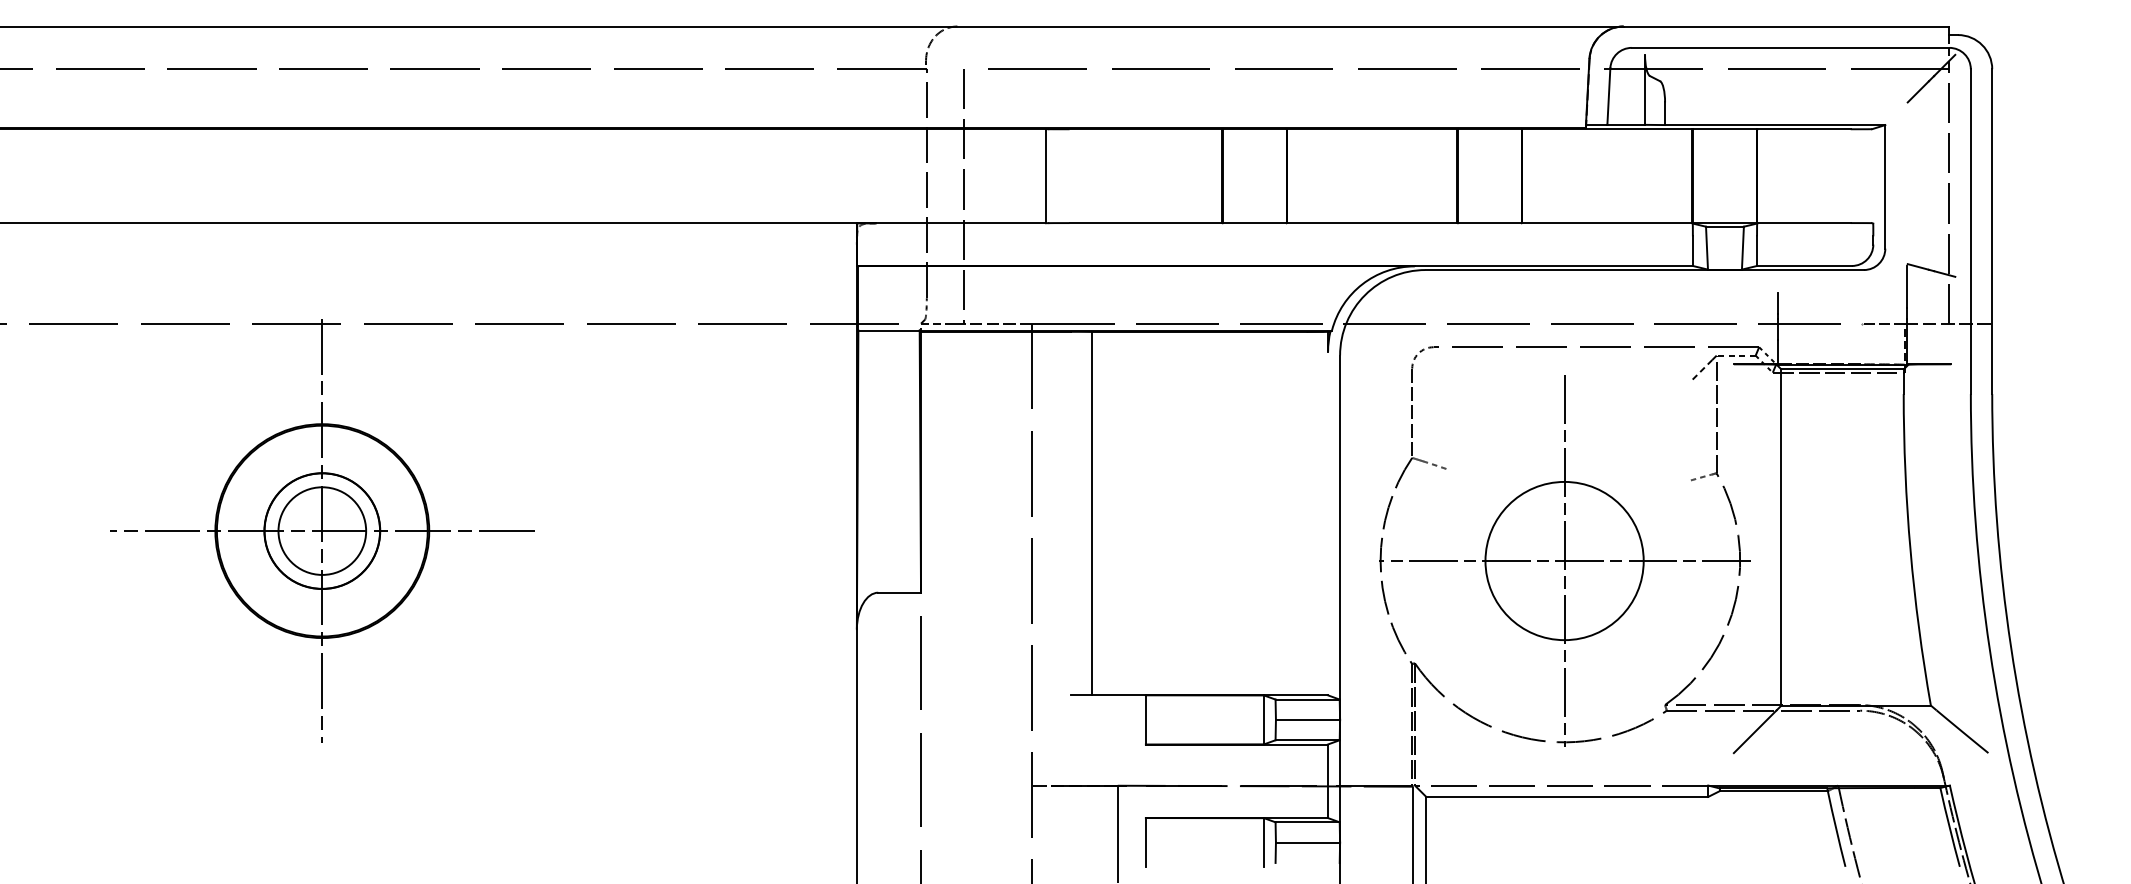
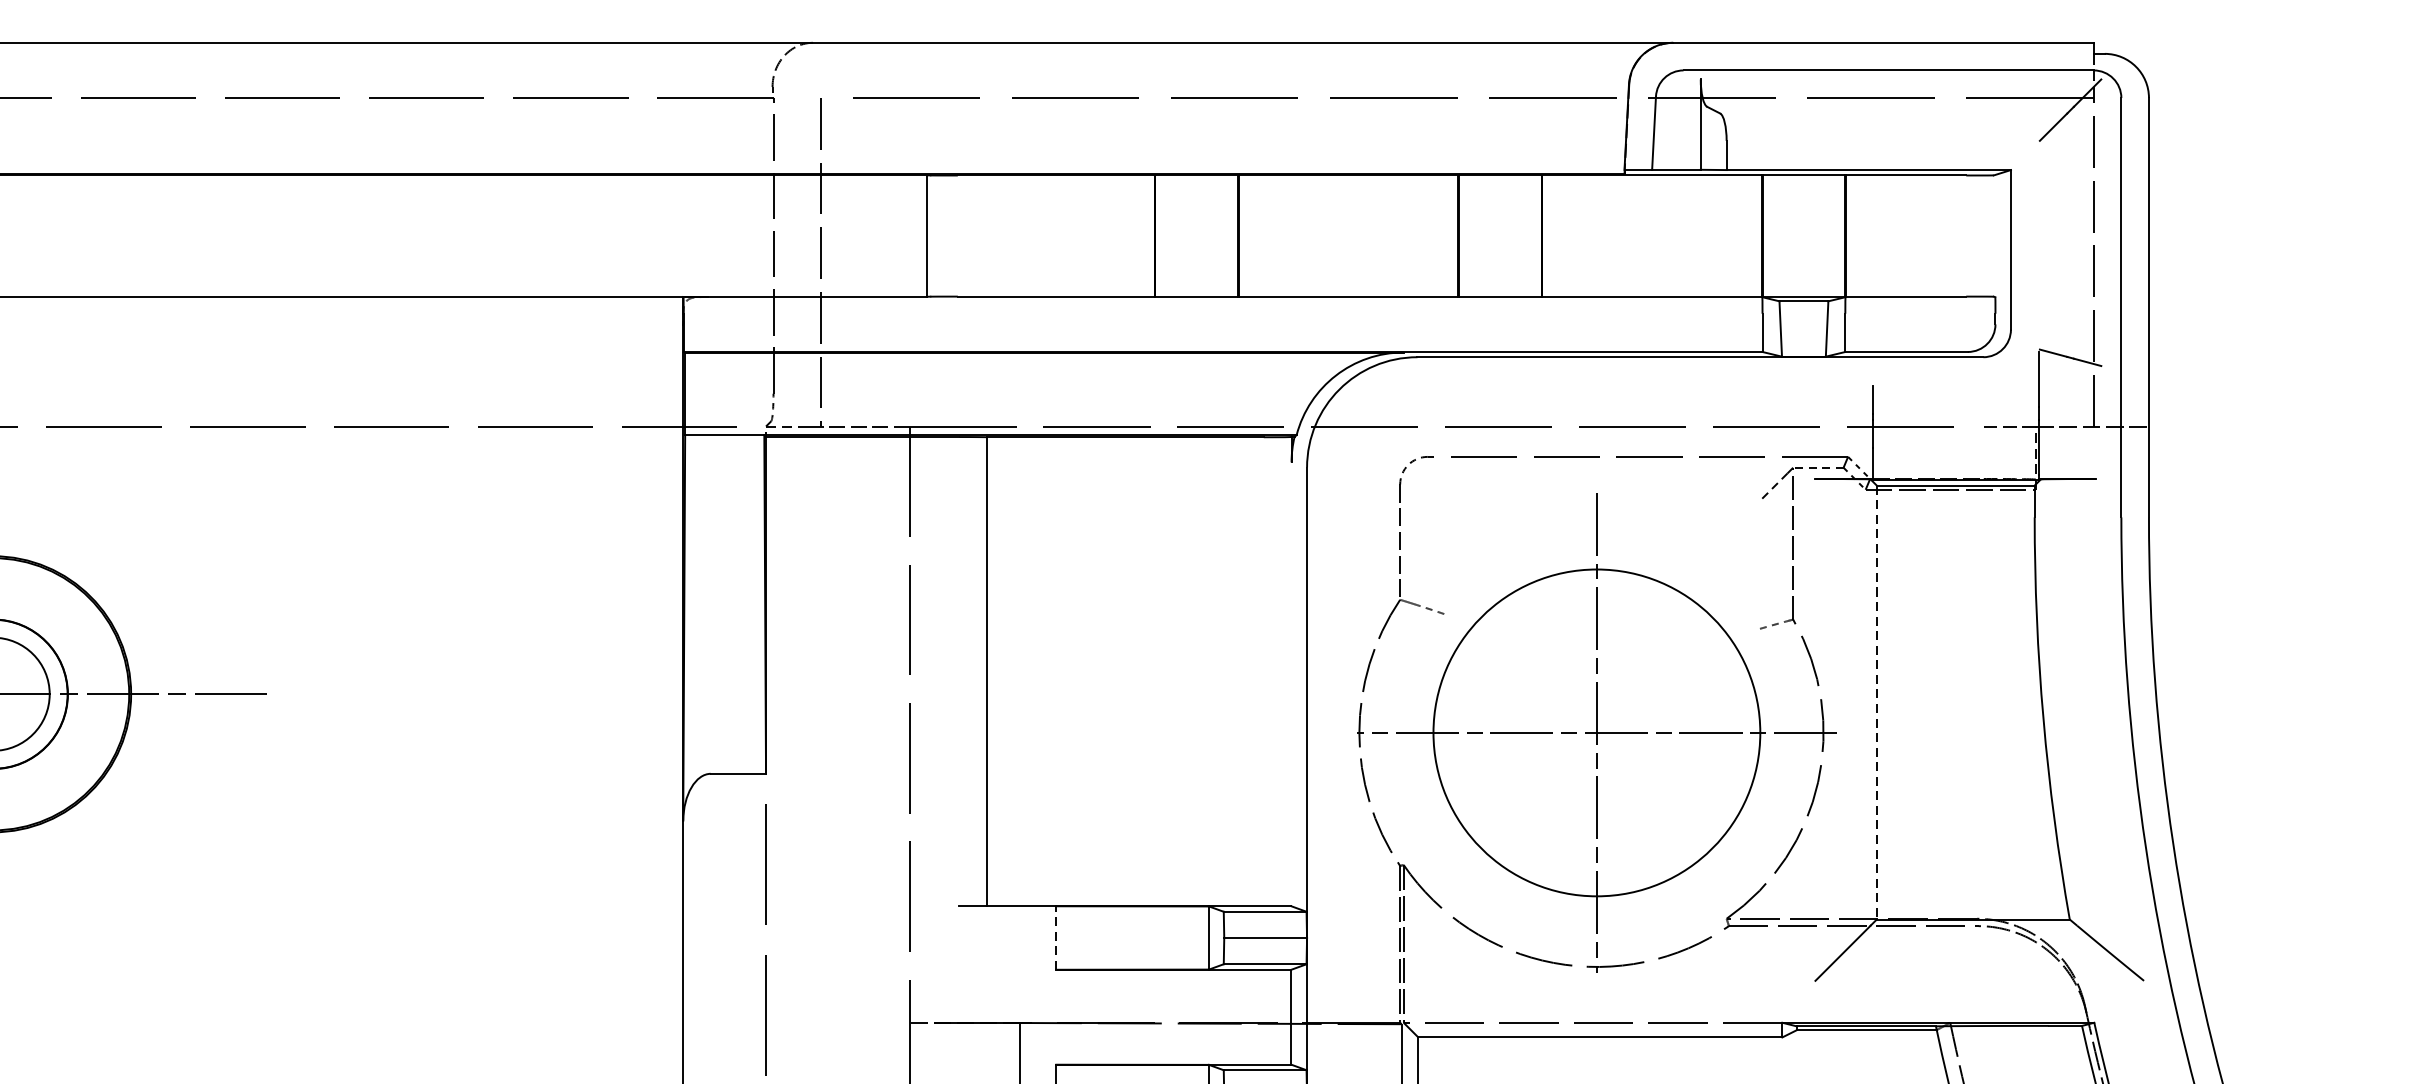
line: (1781, 538) -> (1876, 703), solid -> dashed
circle: (1564, 560) -> (1596, 732), size x1.6
line: (1145, 719) -> (1055, 937), solid -> dashed

